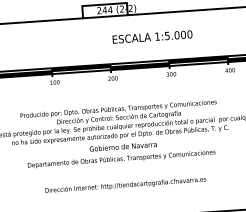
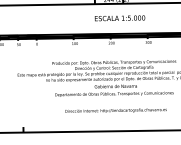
text: (151, 37) -> (119, 18), moved

